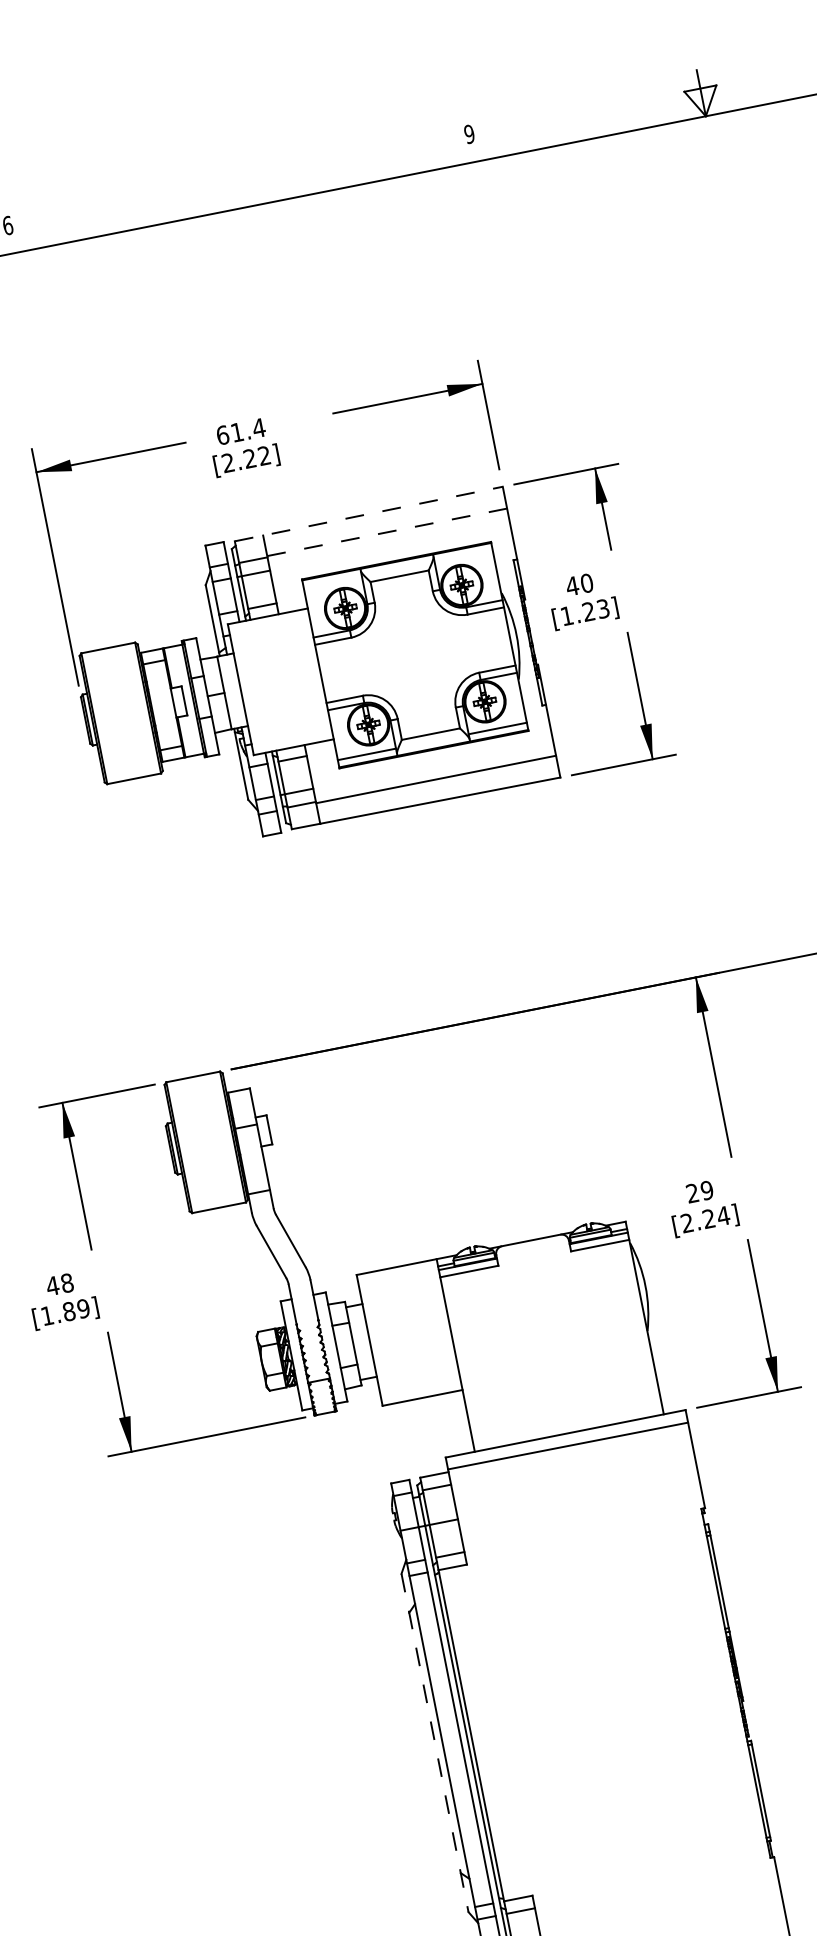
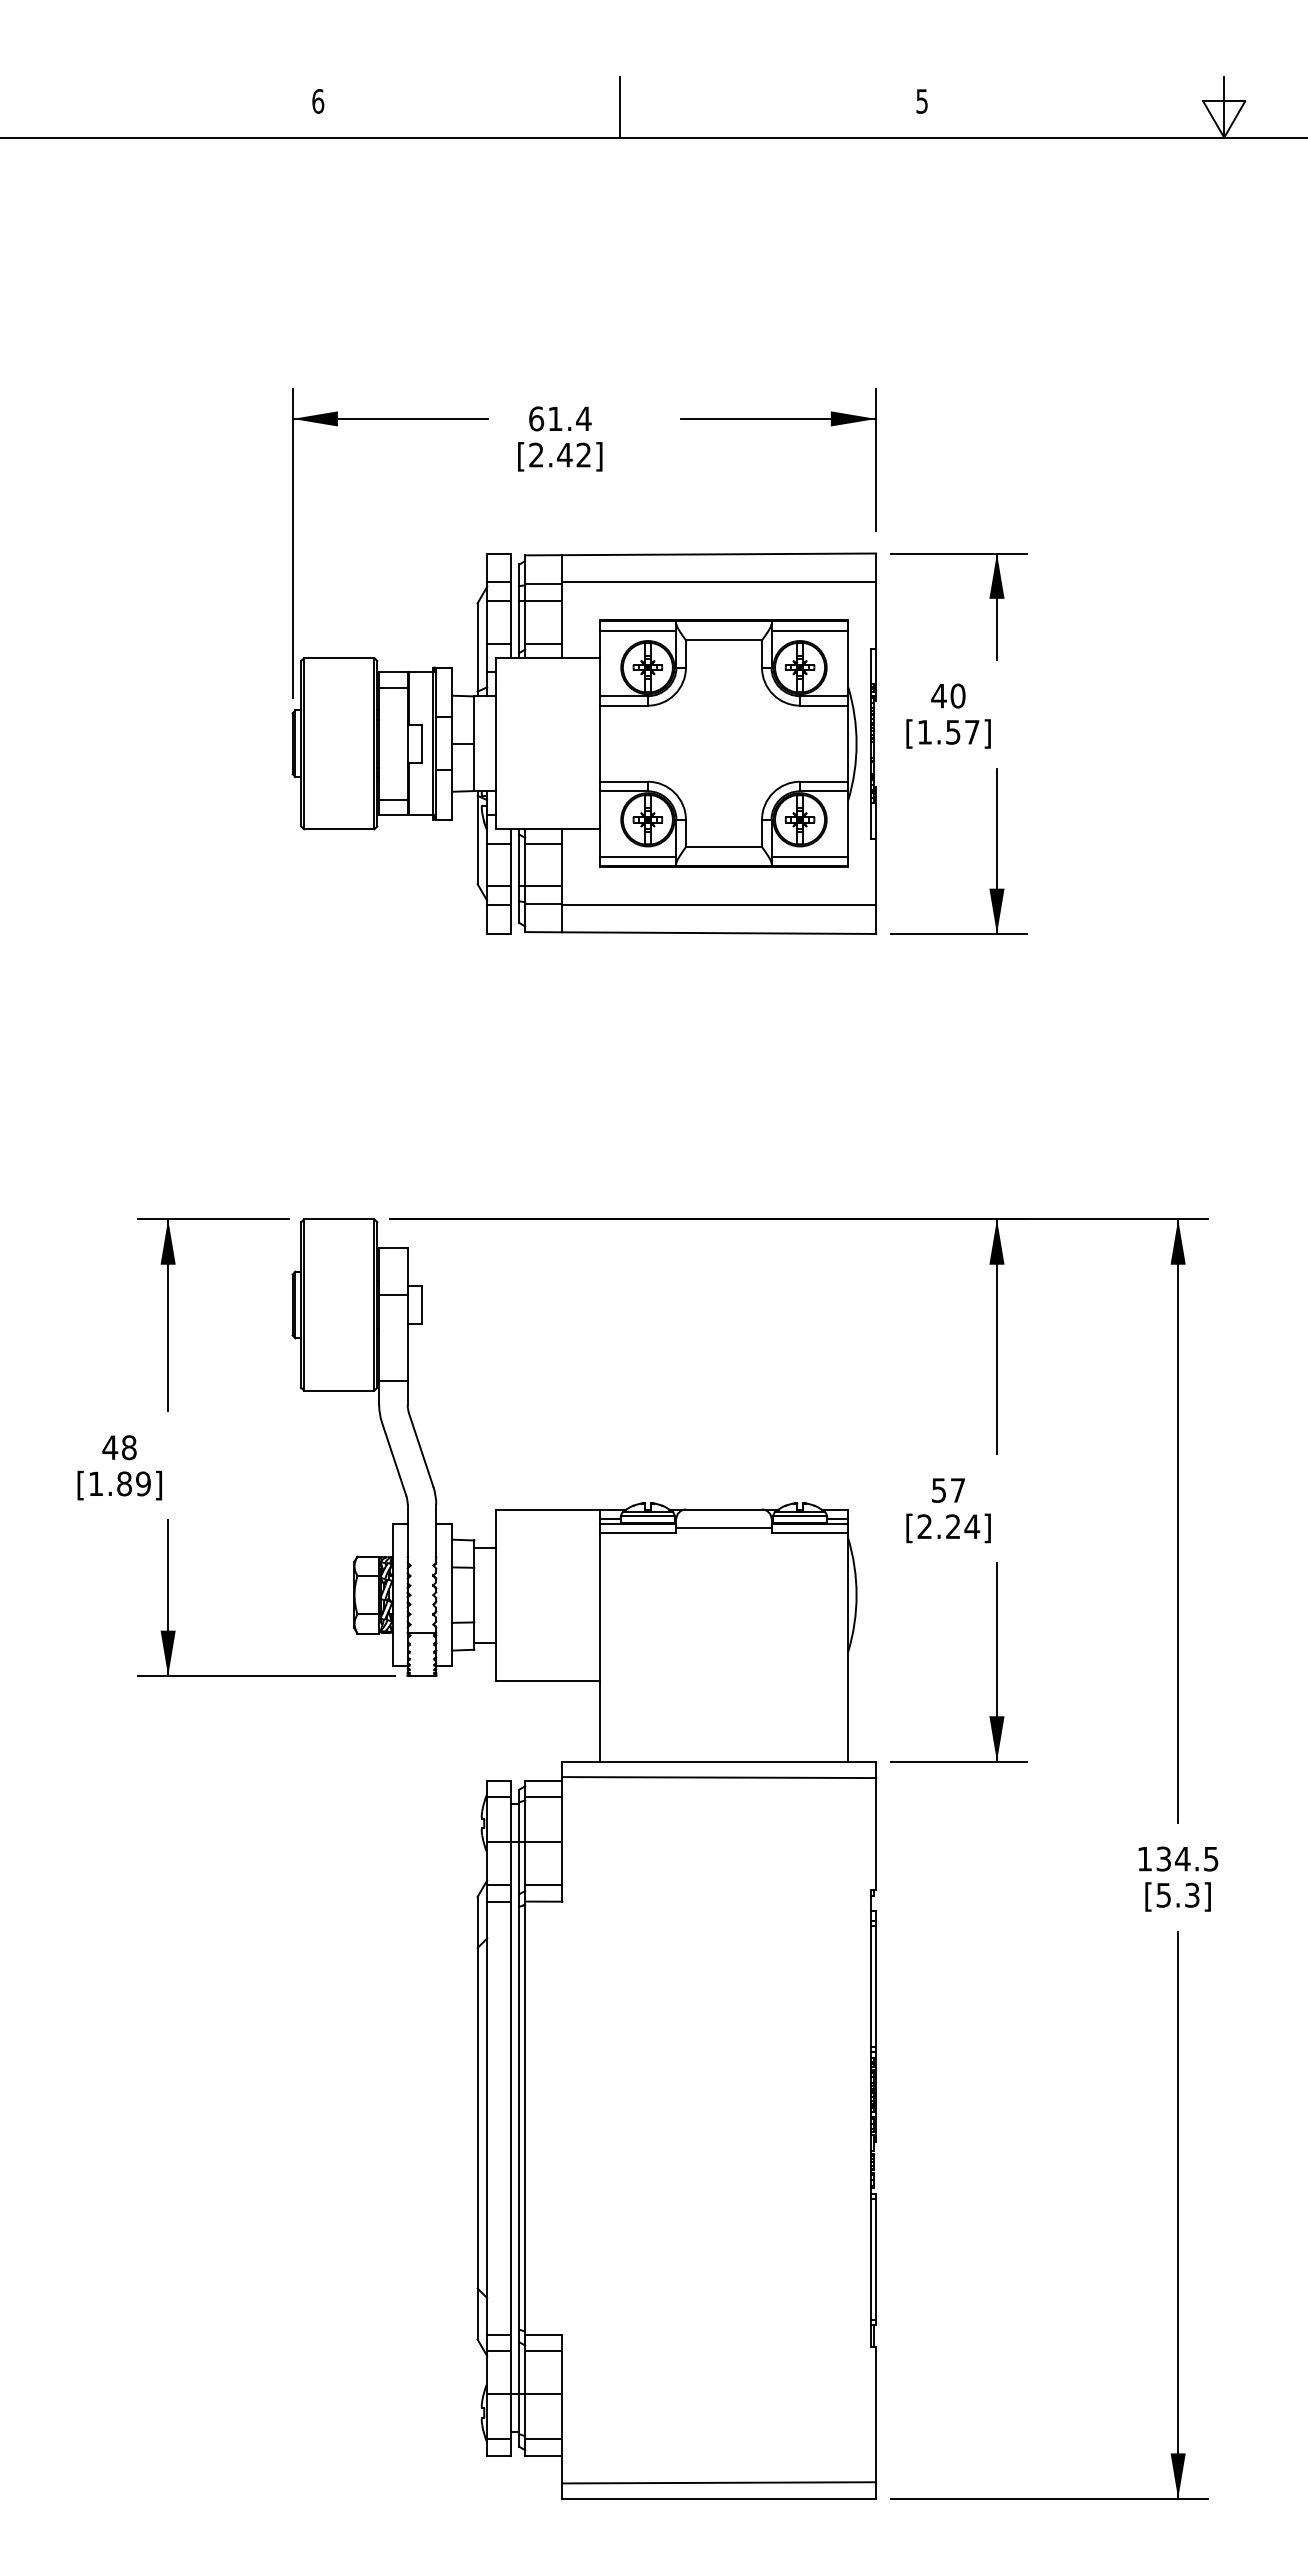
text: (469, 134) -> (922, 101), 9 -> 5
line: (239, 184) -> (620, 107), added
text: (249, 458) -> (564, 454), [2.22] -> [2.42]
line: (369, 513) -> (701, 554), dashed -> solid
line: (387, 532) -> (719, 582), dashed -> solid
line: (463, 555) -> (809, 630), added
line: (332, 581) -> (638, 630), added
text: (595, 609) -> (962, 731), [1.23] -> [1.57]
text: (699, 1191) -> (948, 1490), 29 -> 57
line: (533, 1255) -> (723, 1528), added
line: (434, 1743) -> (477, 2118), dashed -> solid

